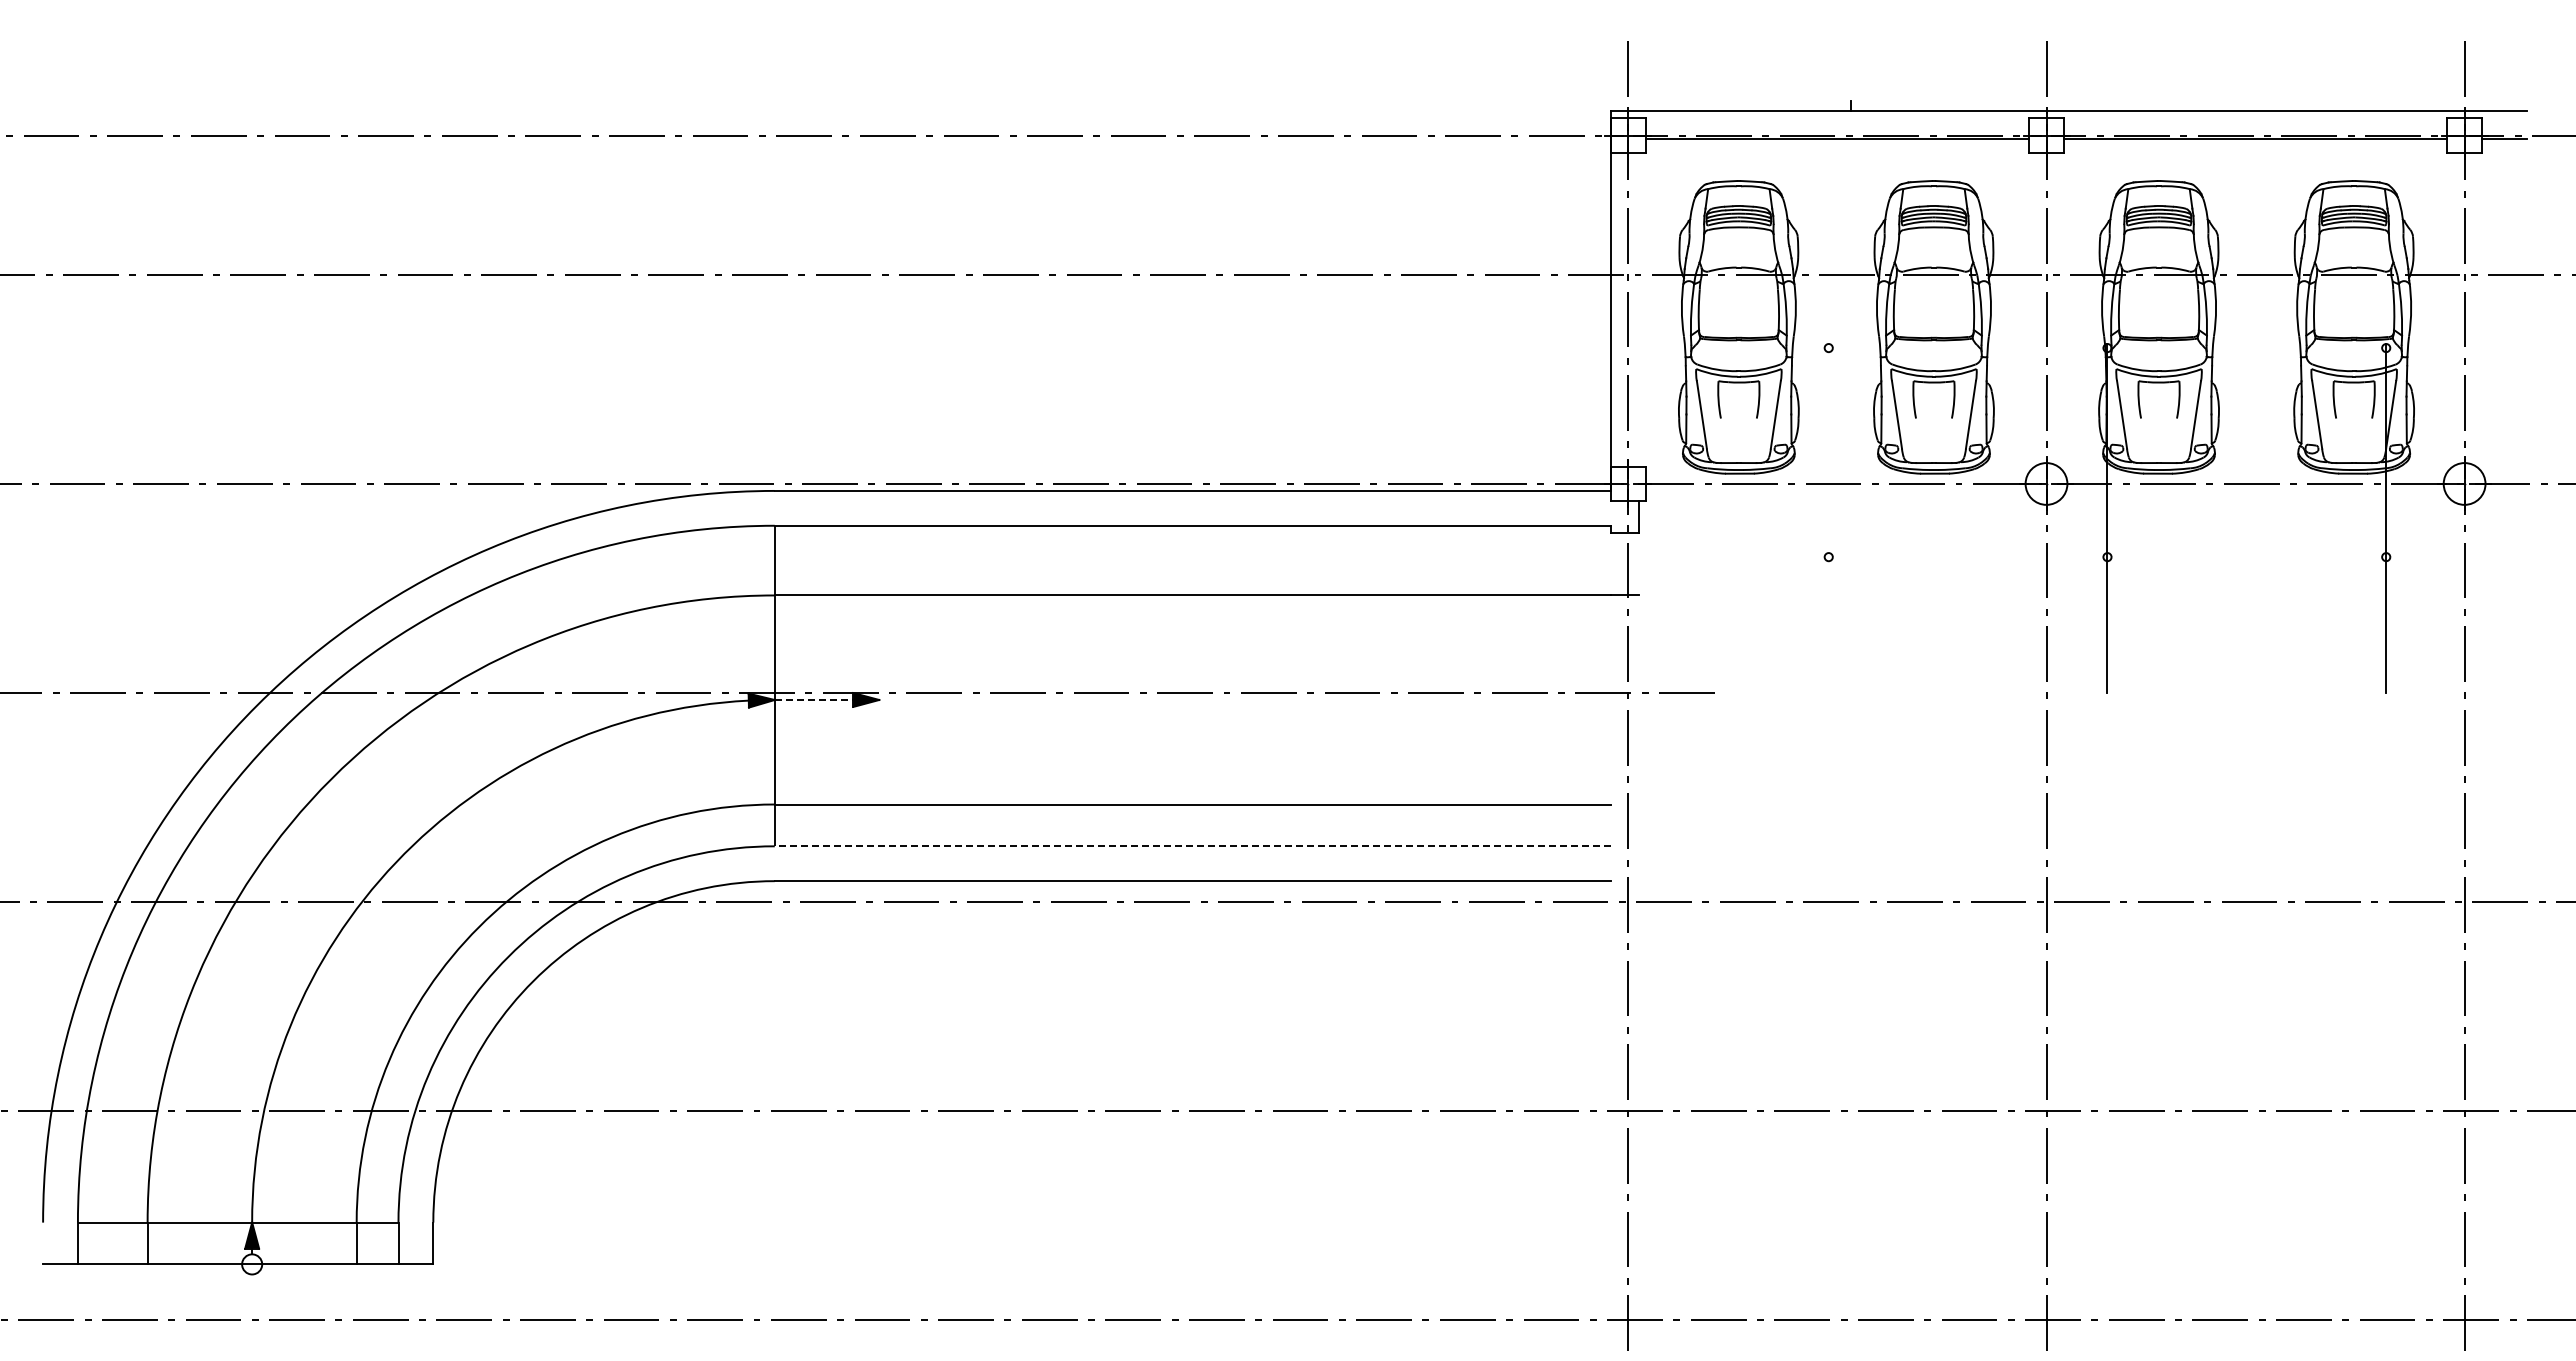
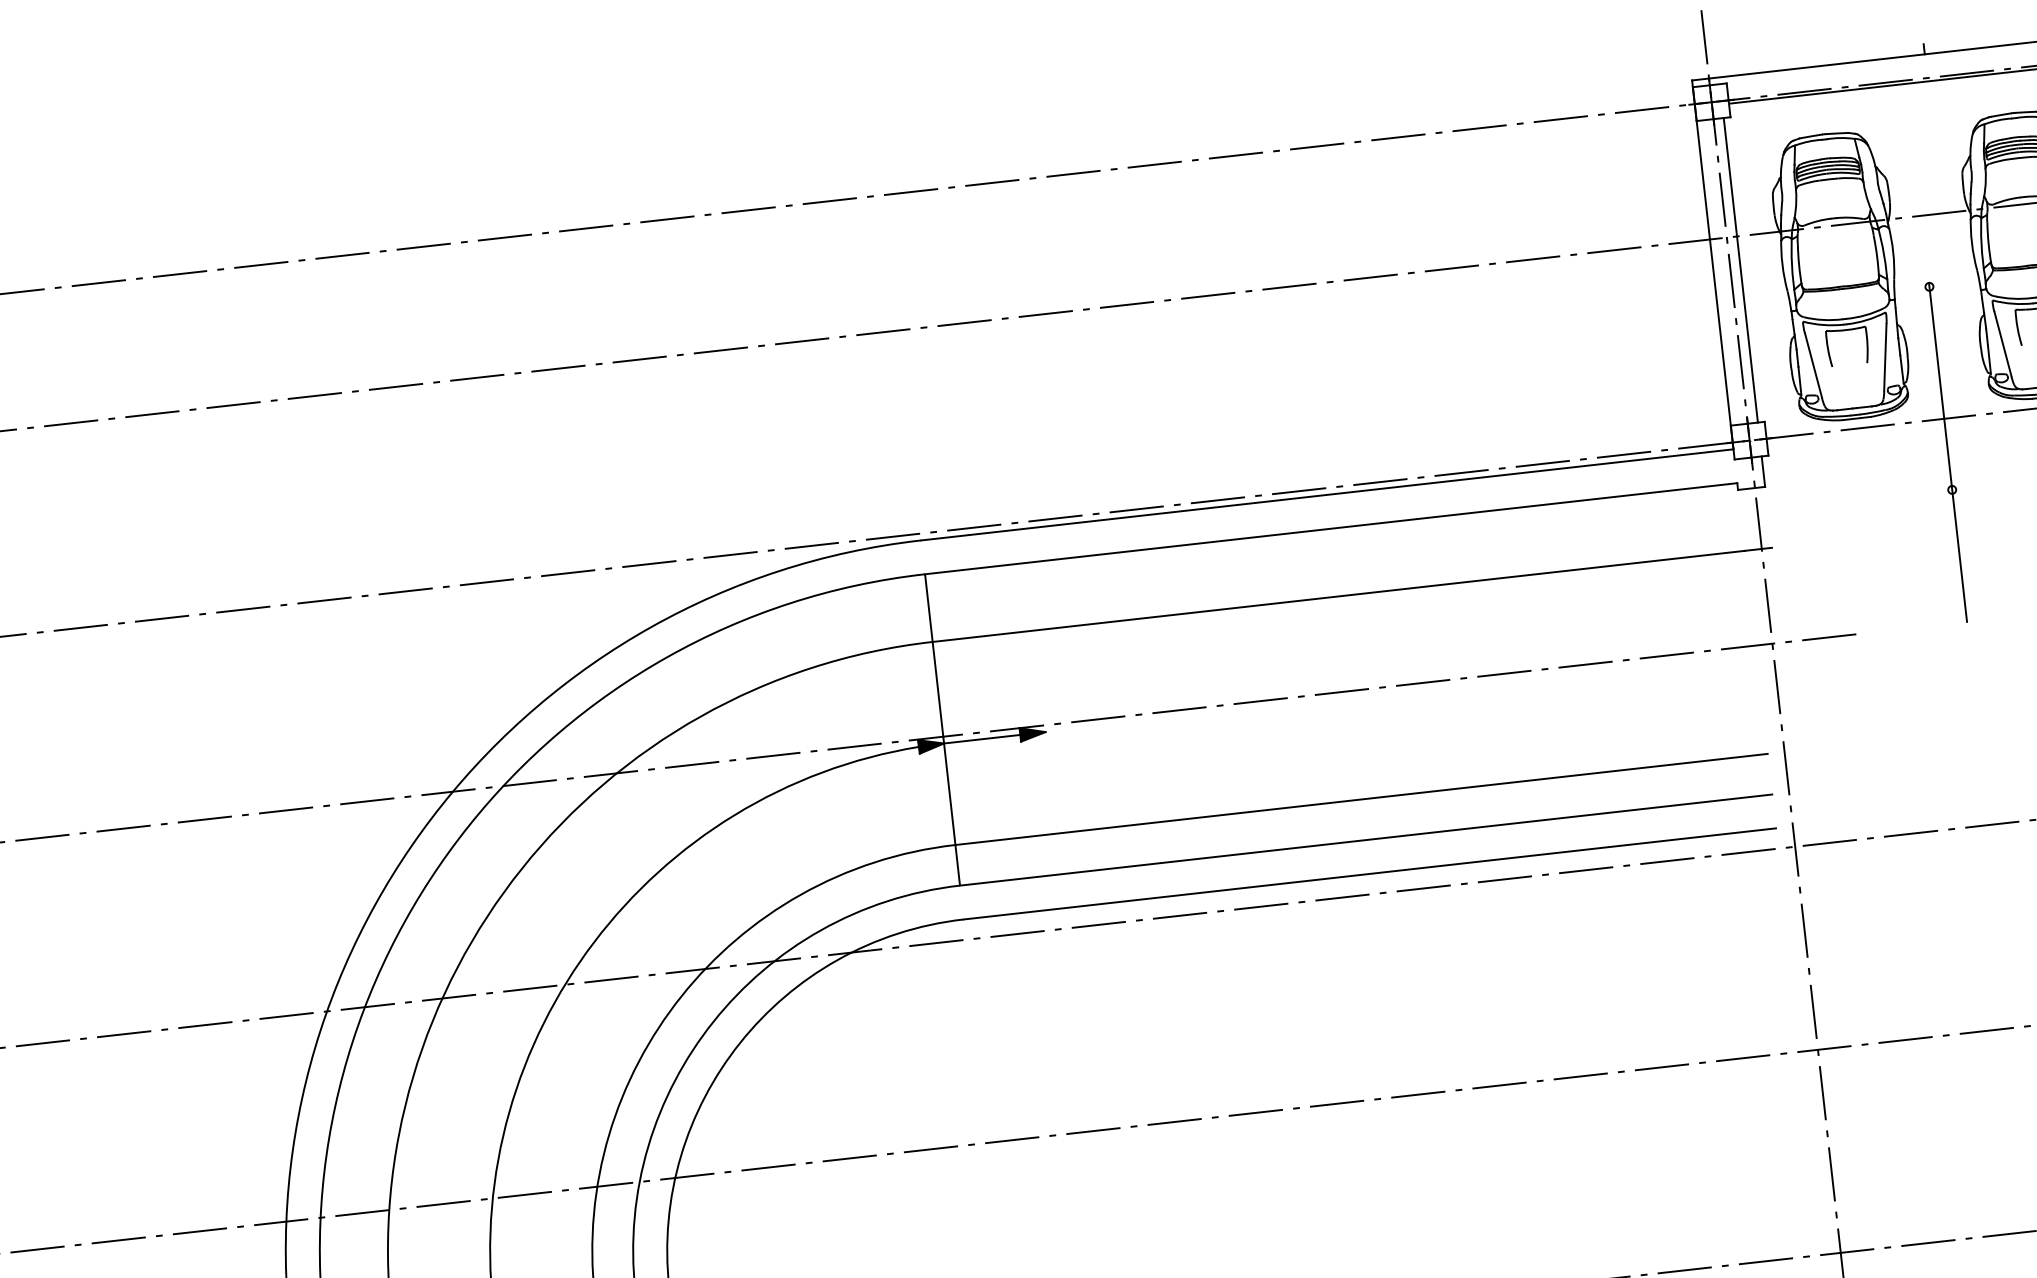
line: (1638, 309) -> (1740, 270), added
line: (1828, 518) -> (1947, 452), added
line: (814, 699) -> (982, 738), dashed -> solid
line: (1192, 846) -> (1365, 840), dashed -> solid

